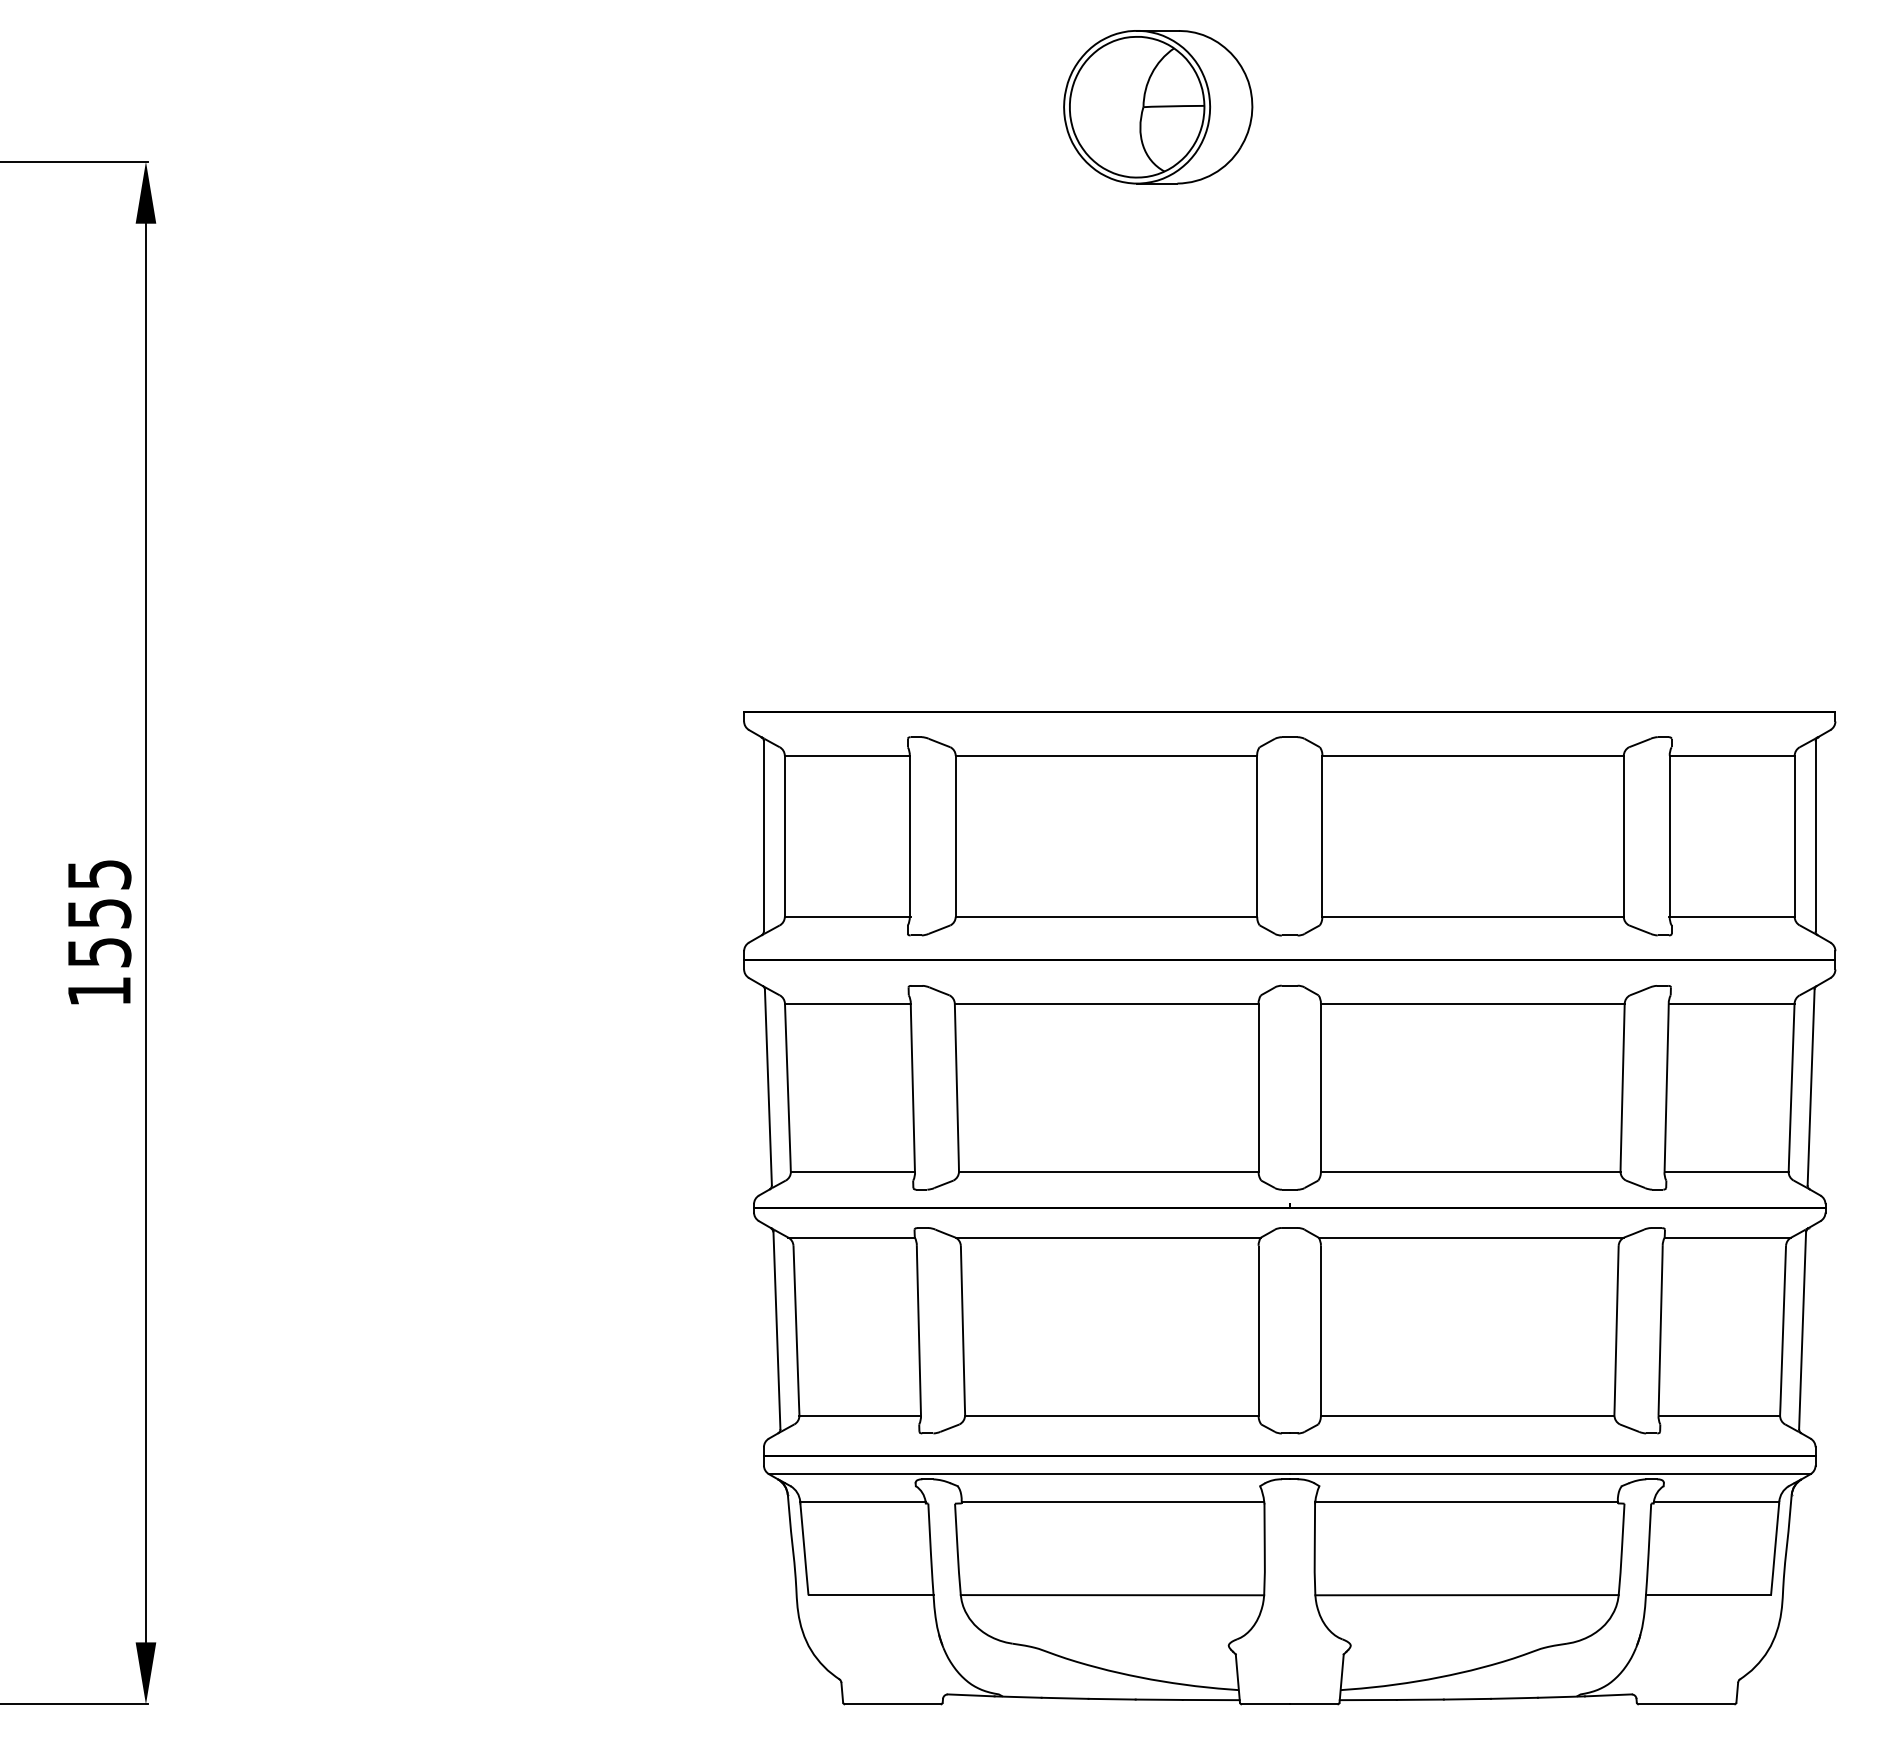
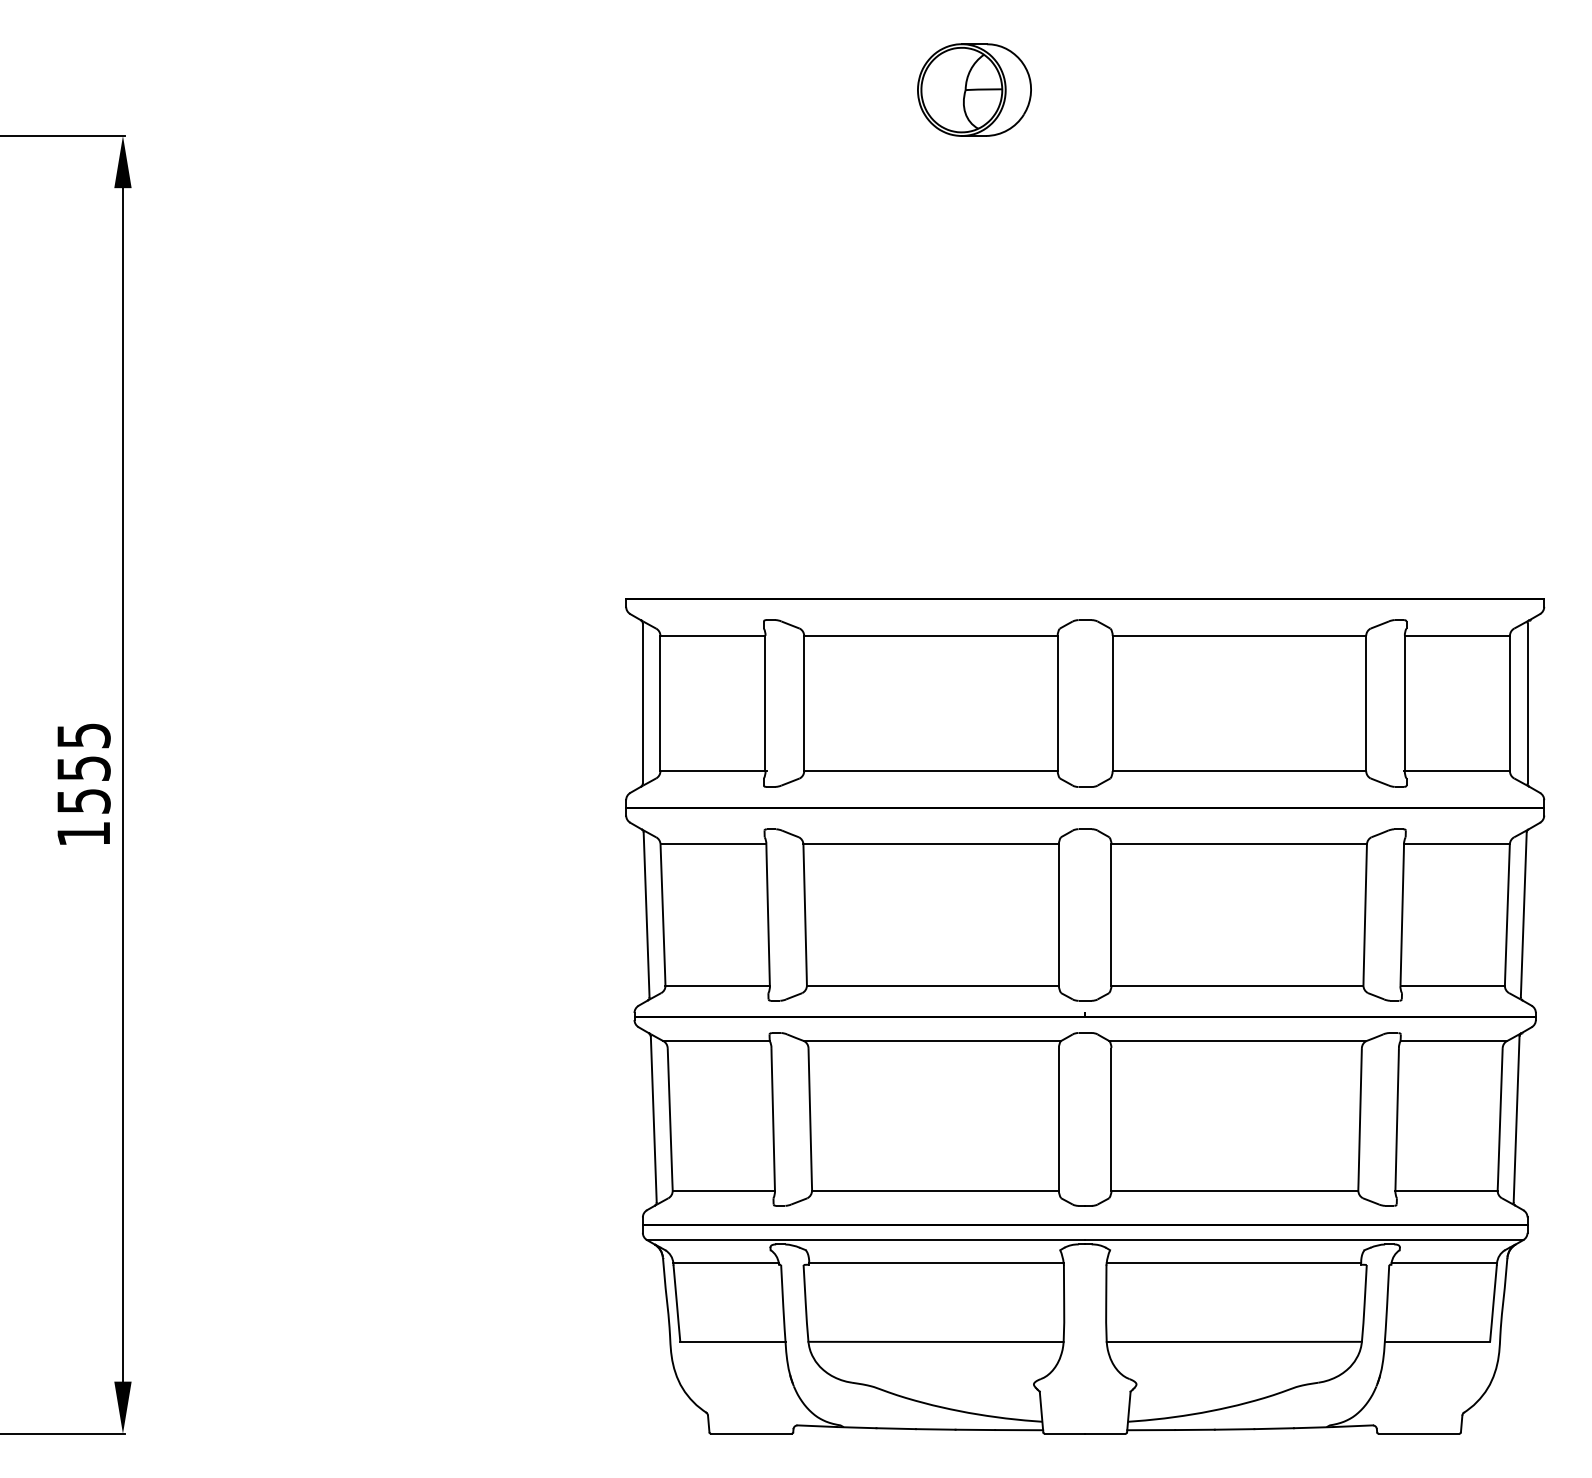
part: (1158, 106) -> (974, 89), size x0.71

